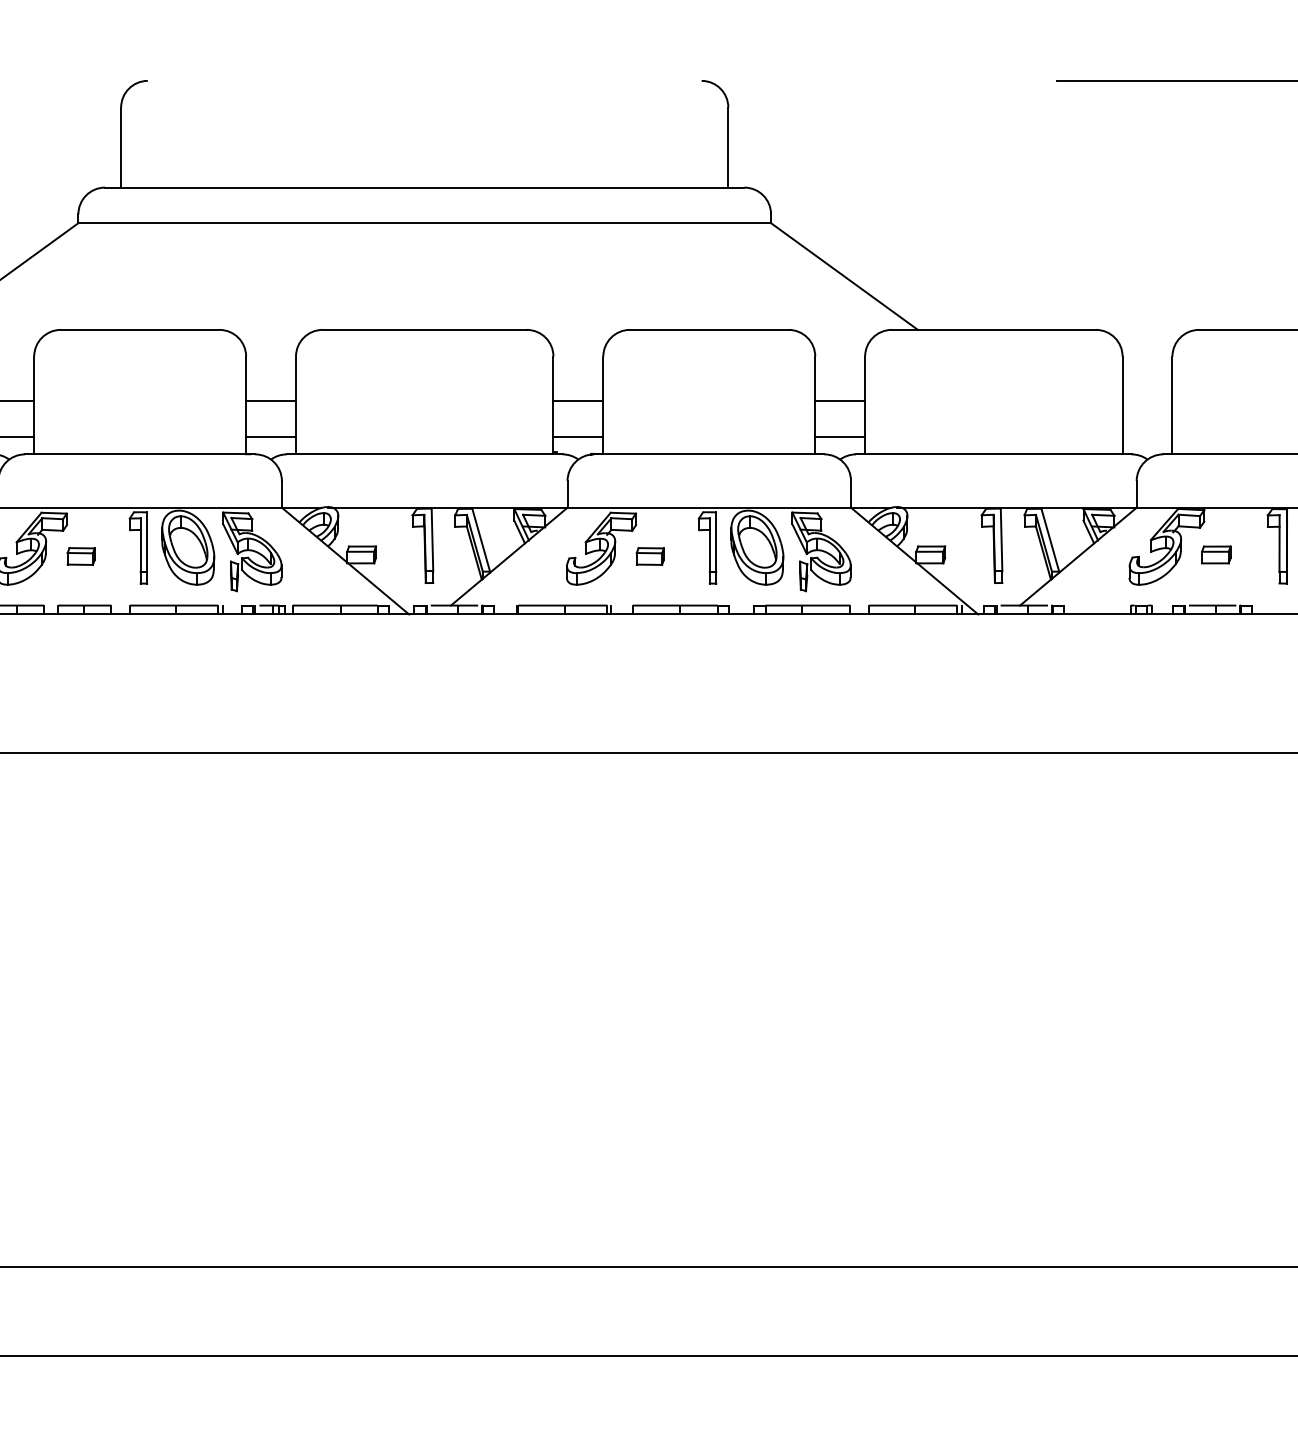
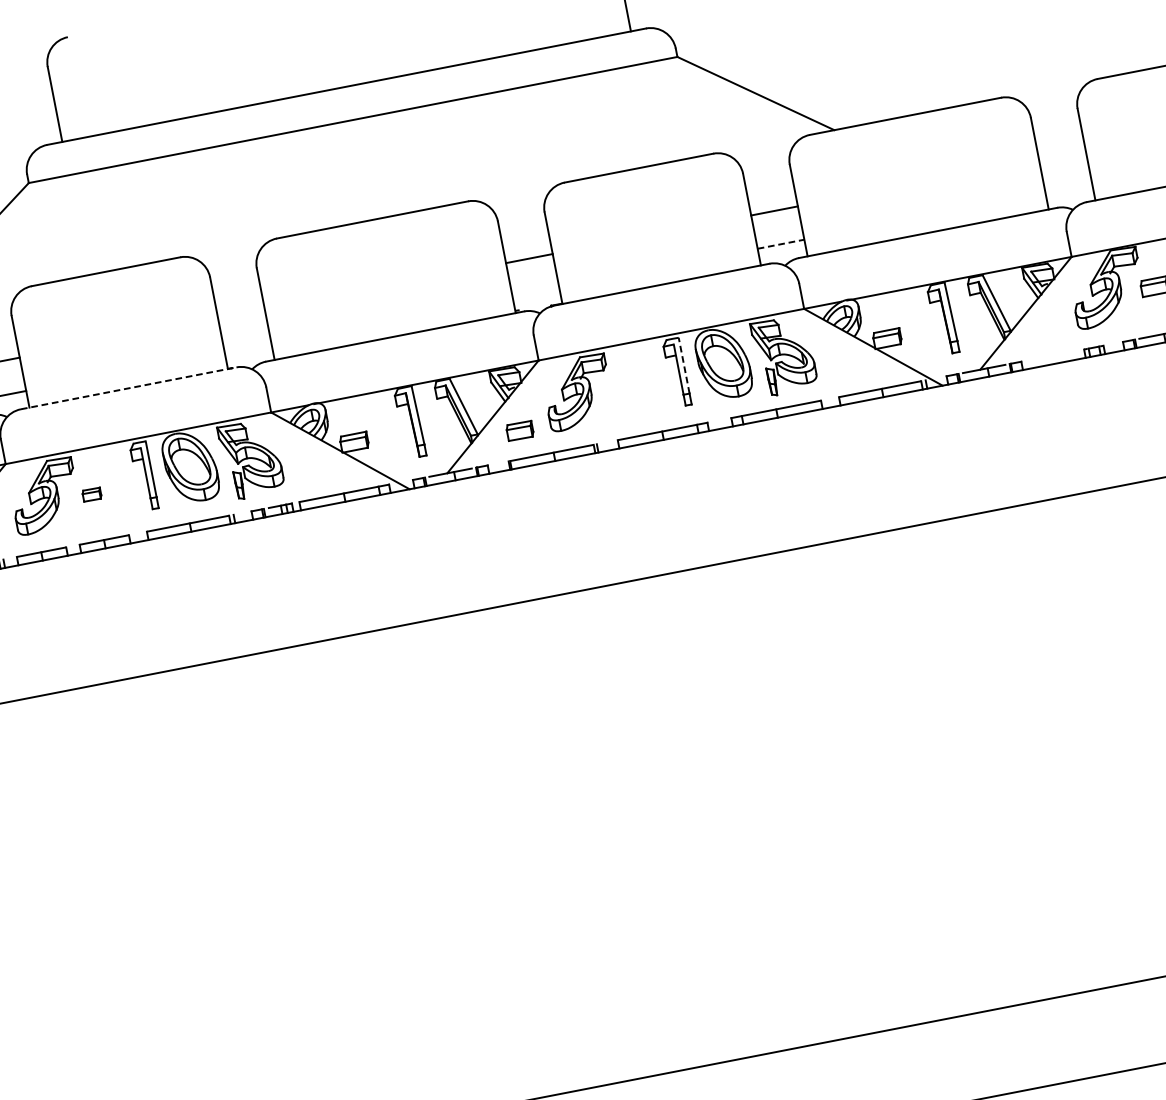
line: (271, 401) -> (242, 314), removed
line: (271, 436) -> (248, 347), removed
line: (578, 436) -> (535, 291), removed
line: (840, 436) -> (781, 244), solid -> dashed
line: (140, 454) -> (129, 388), solid -> dashed
line: (716, 542) -> (684, 365), solid -> dashed
part: (80, 556) -> (91, 494), size x0.7
part: (649, 556) -> (519, 431), moved

